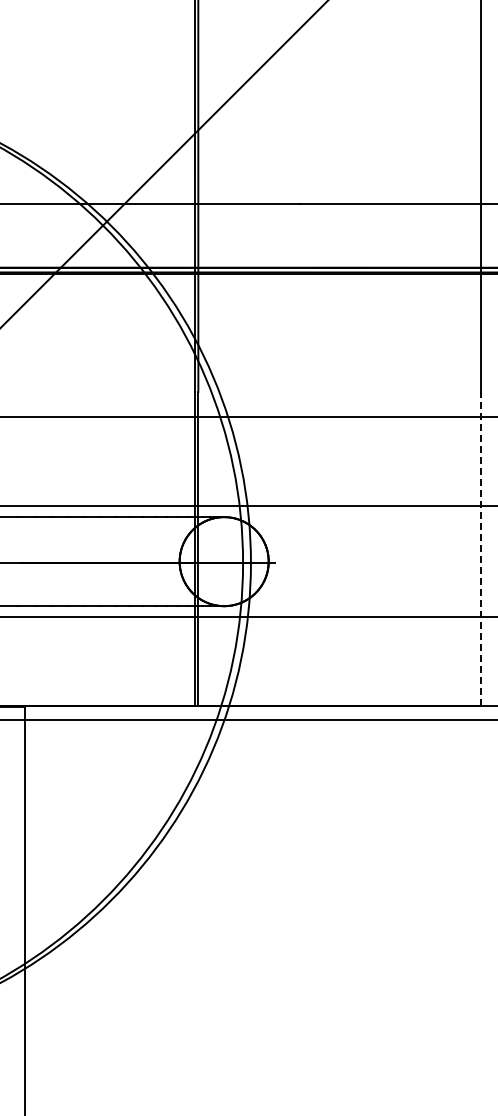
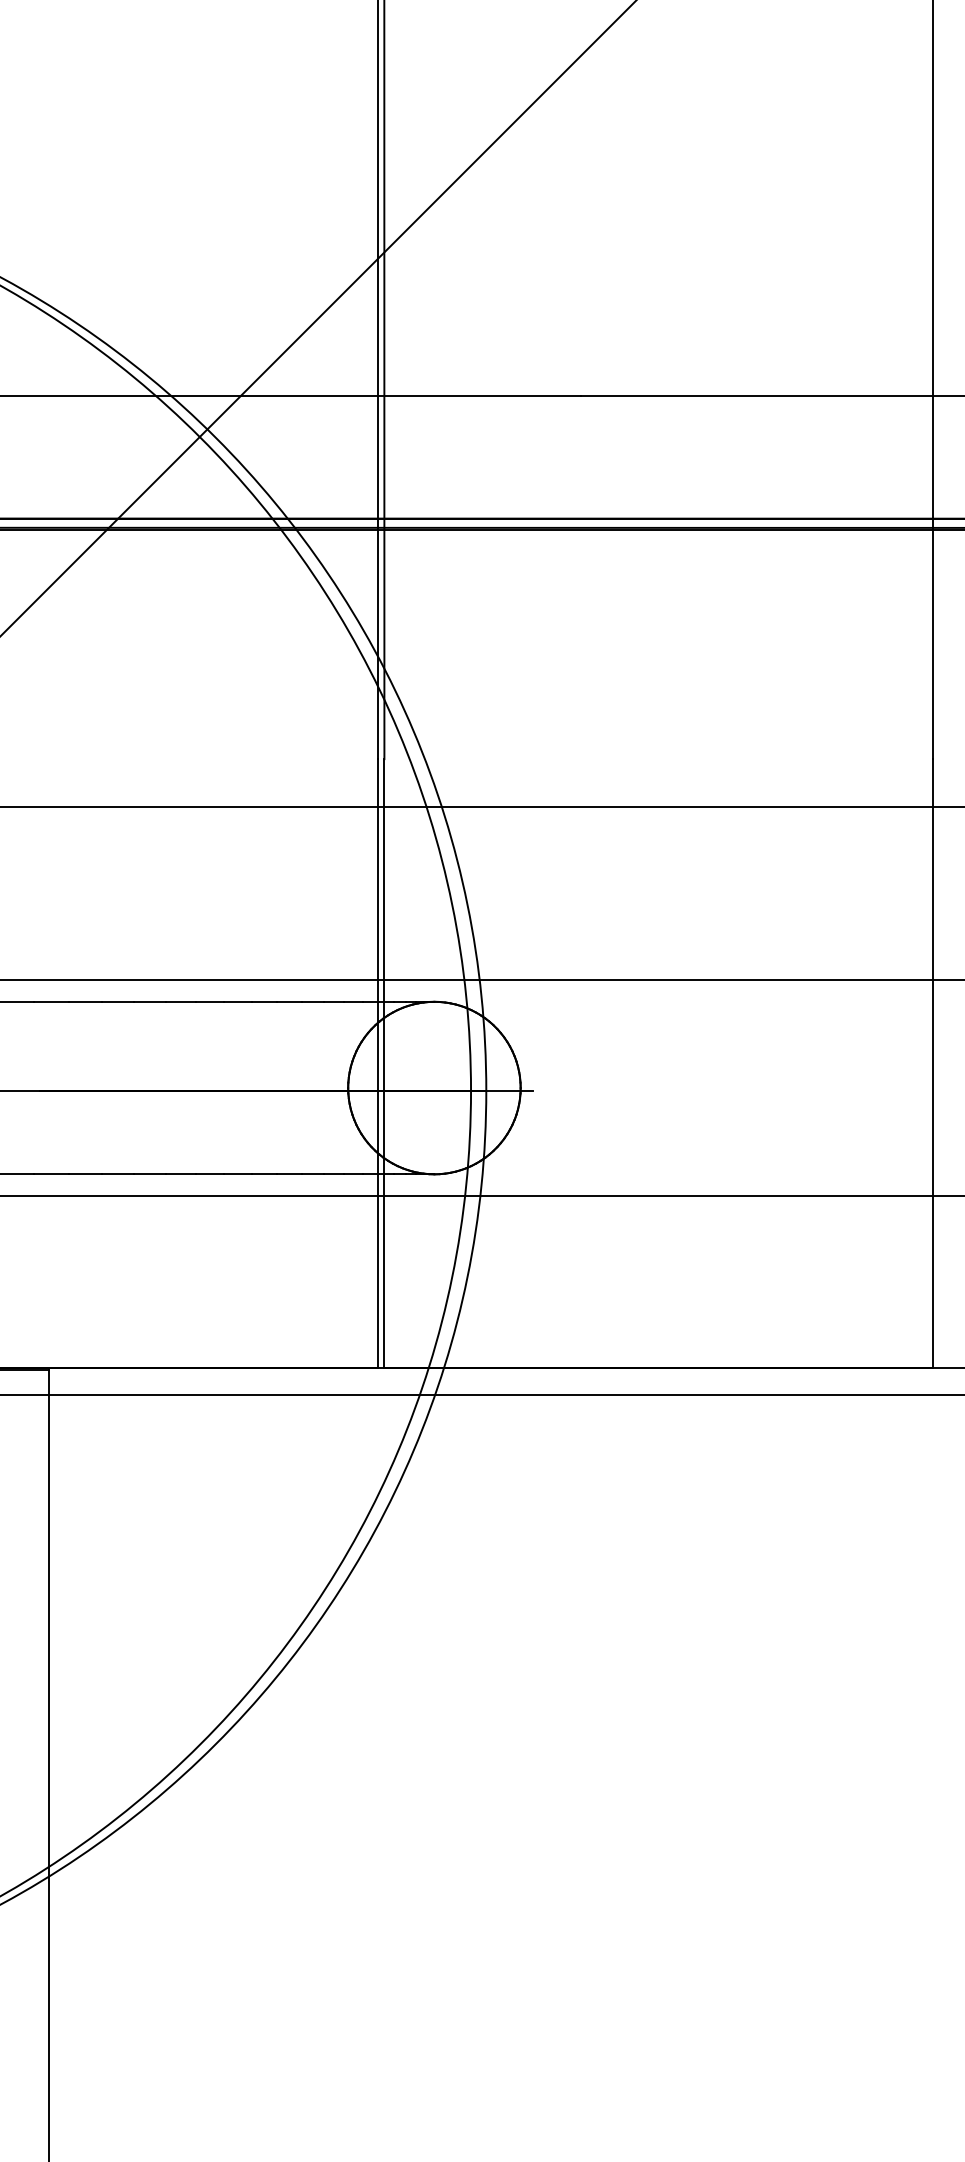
line: (481, 548) -> (932, 1062), dashed -> solid

